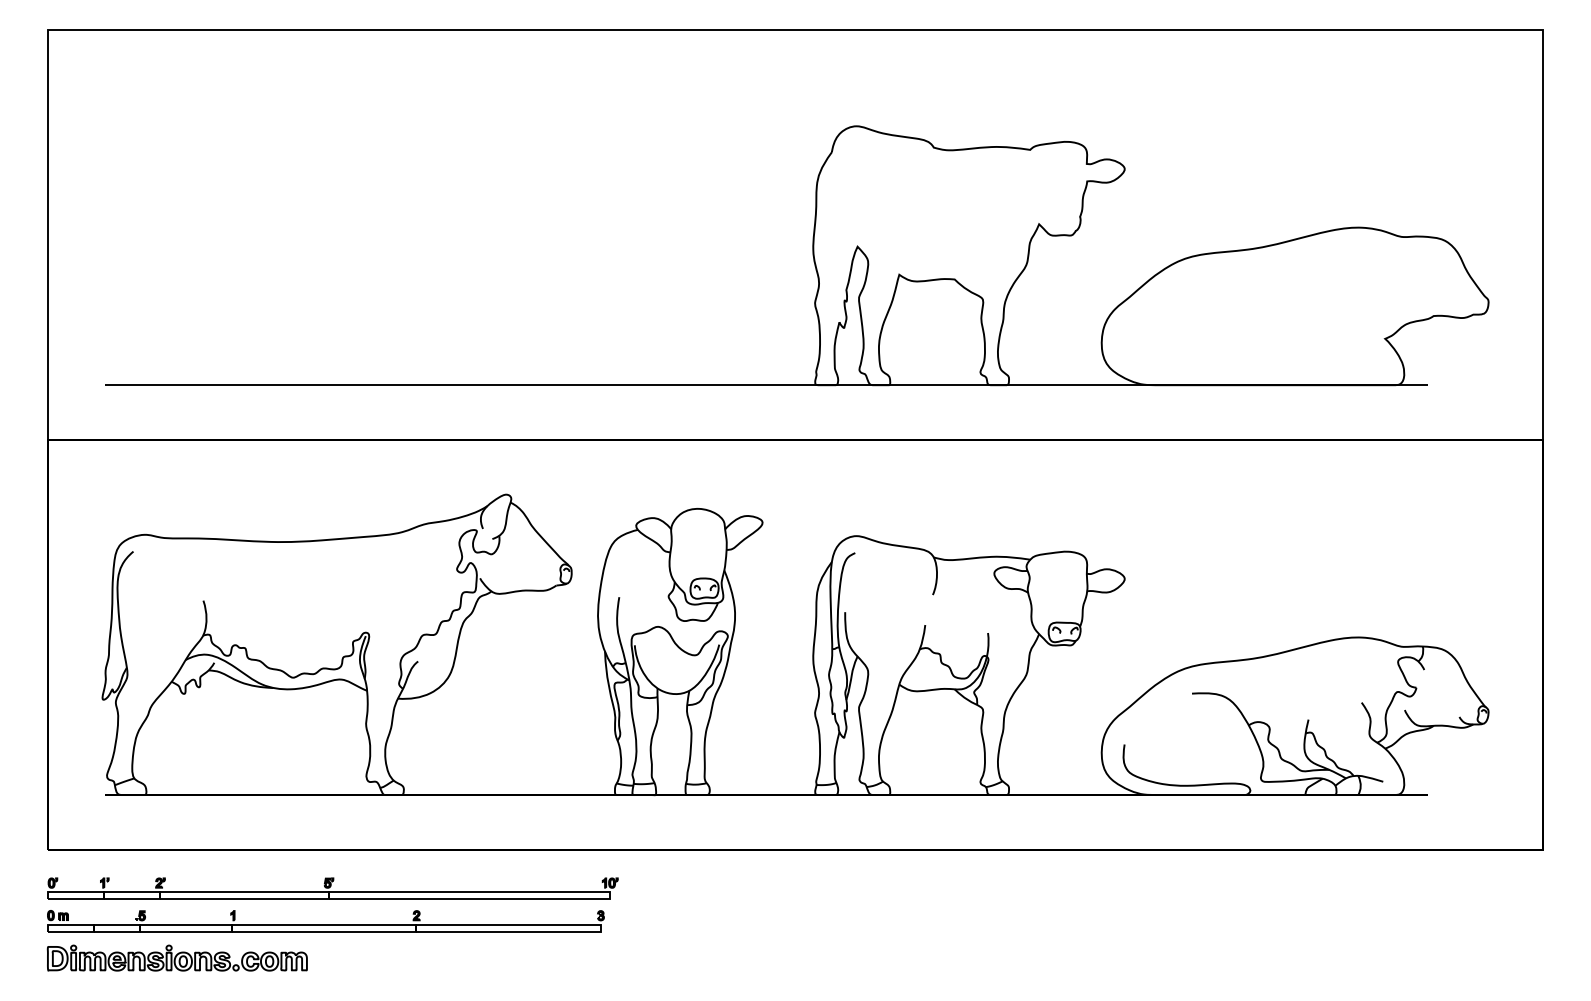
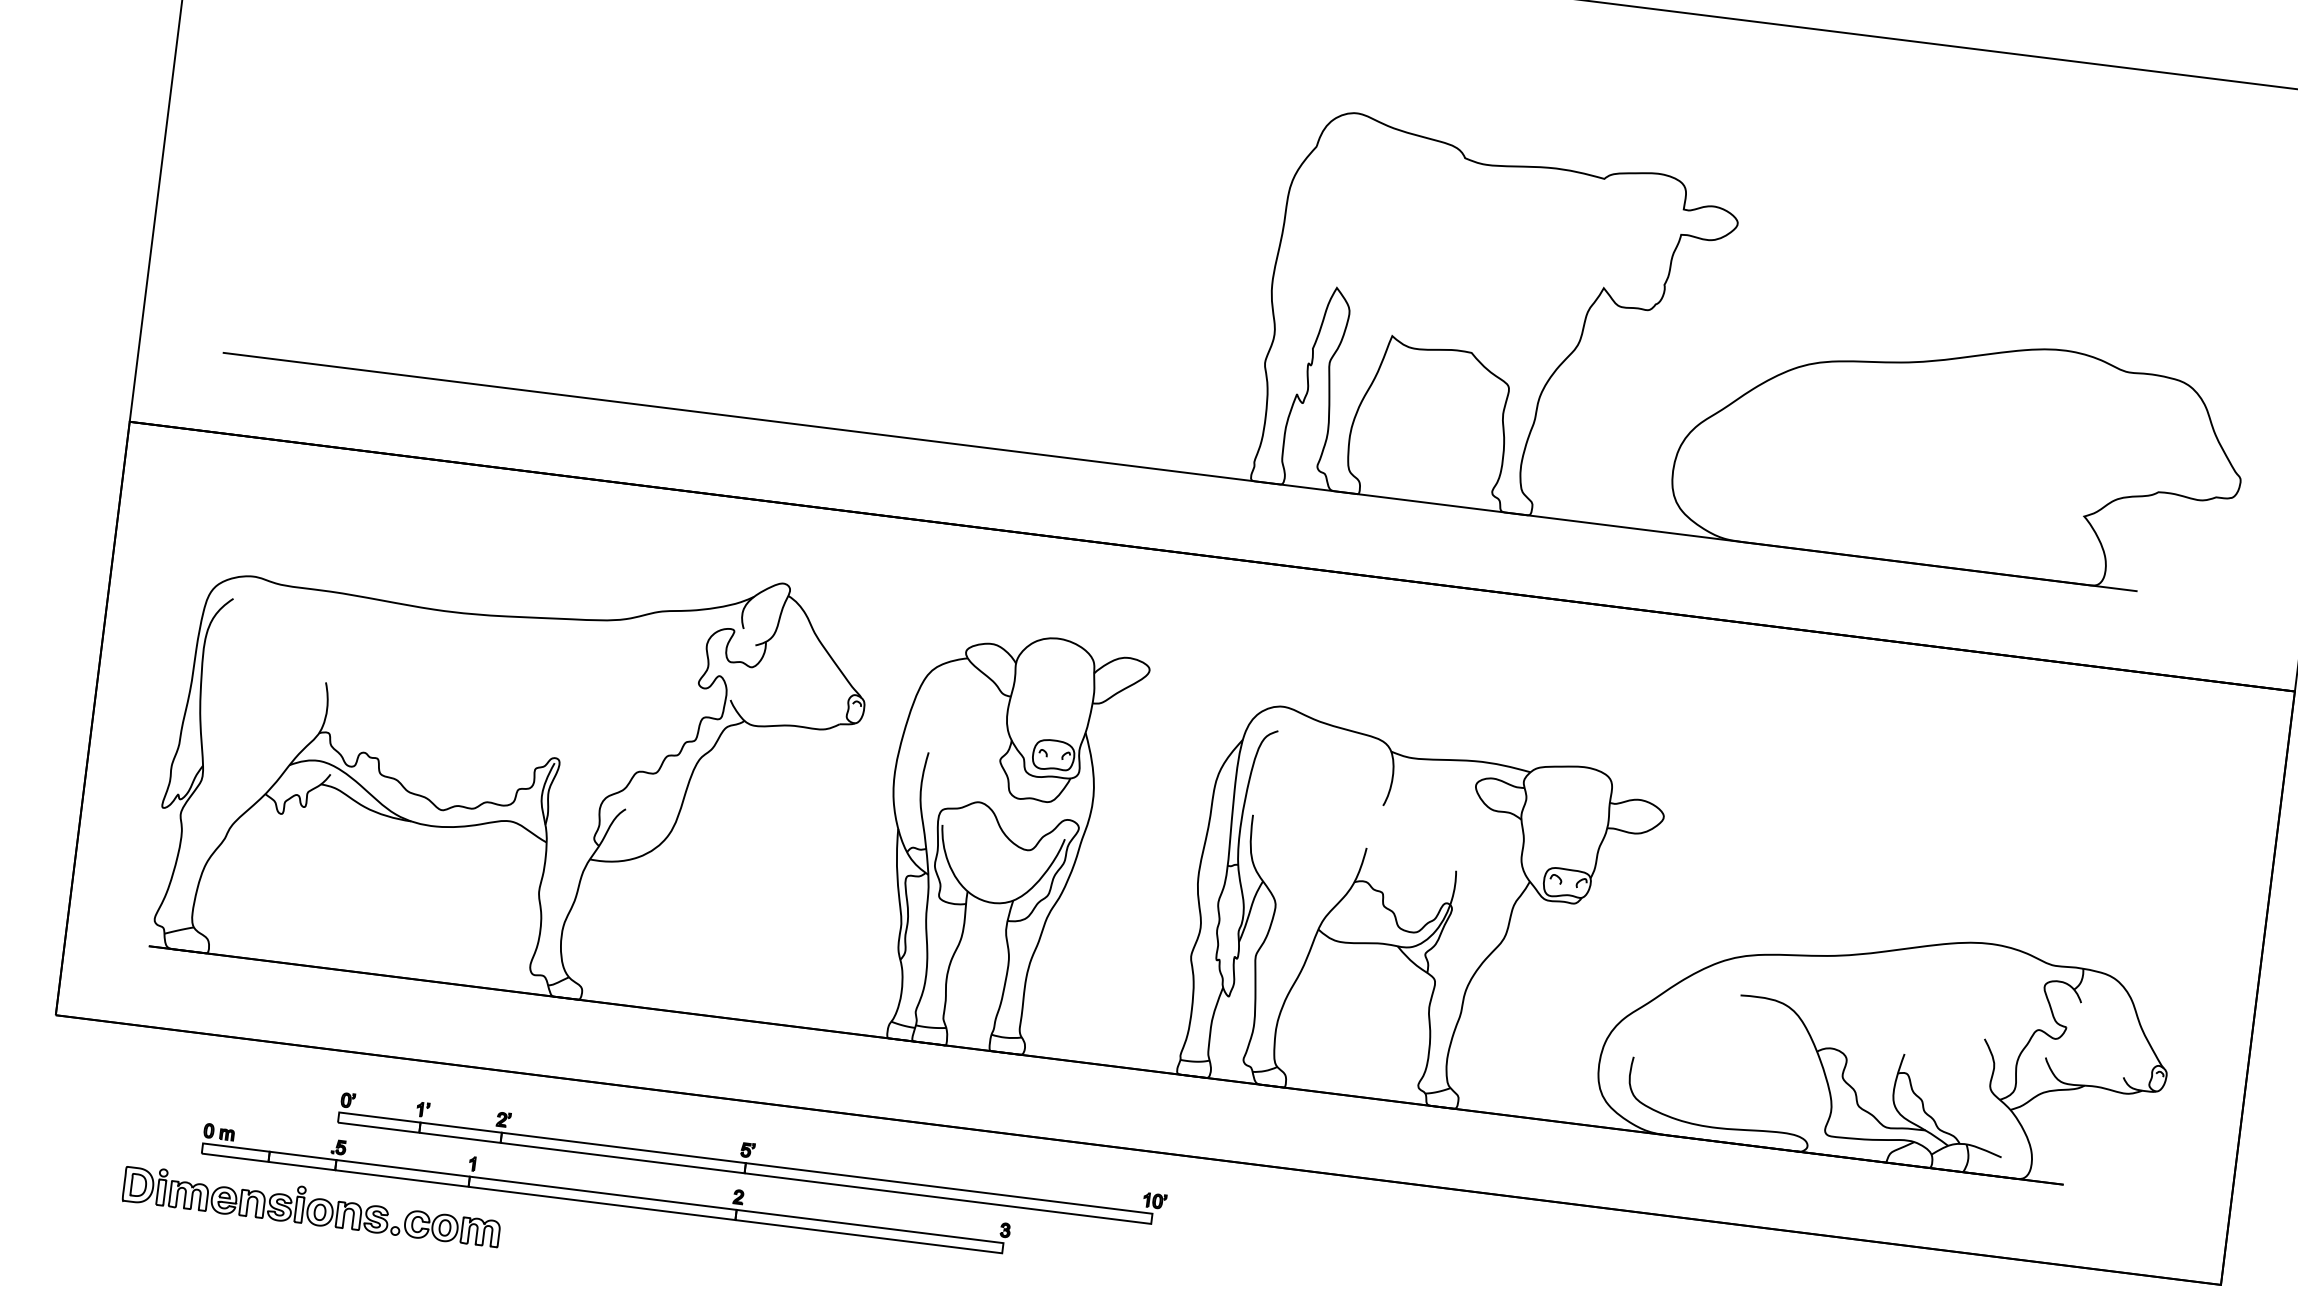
part: (332, 888) -> (751, 1158), moved
part: (325, 921) -> (605, 1189), moved
part: (176, 957) -> (310, 1205), moved

